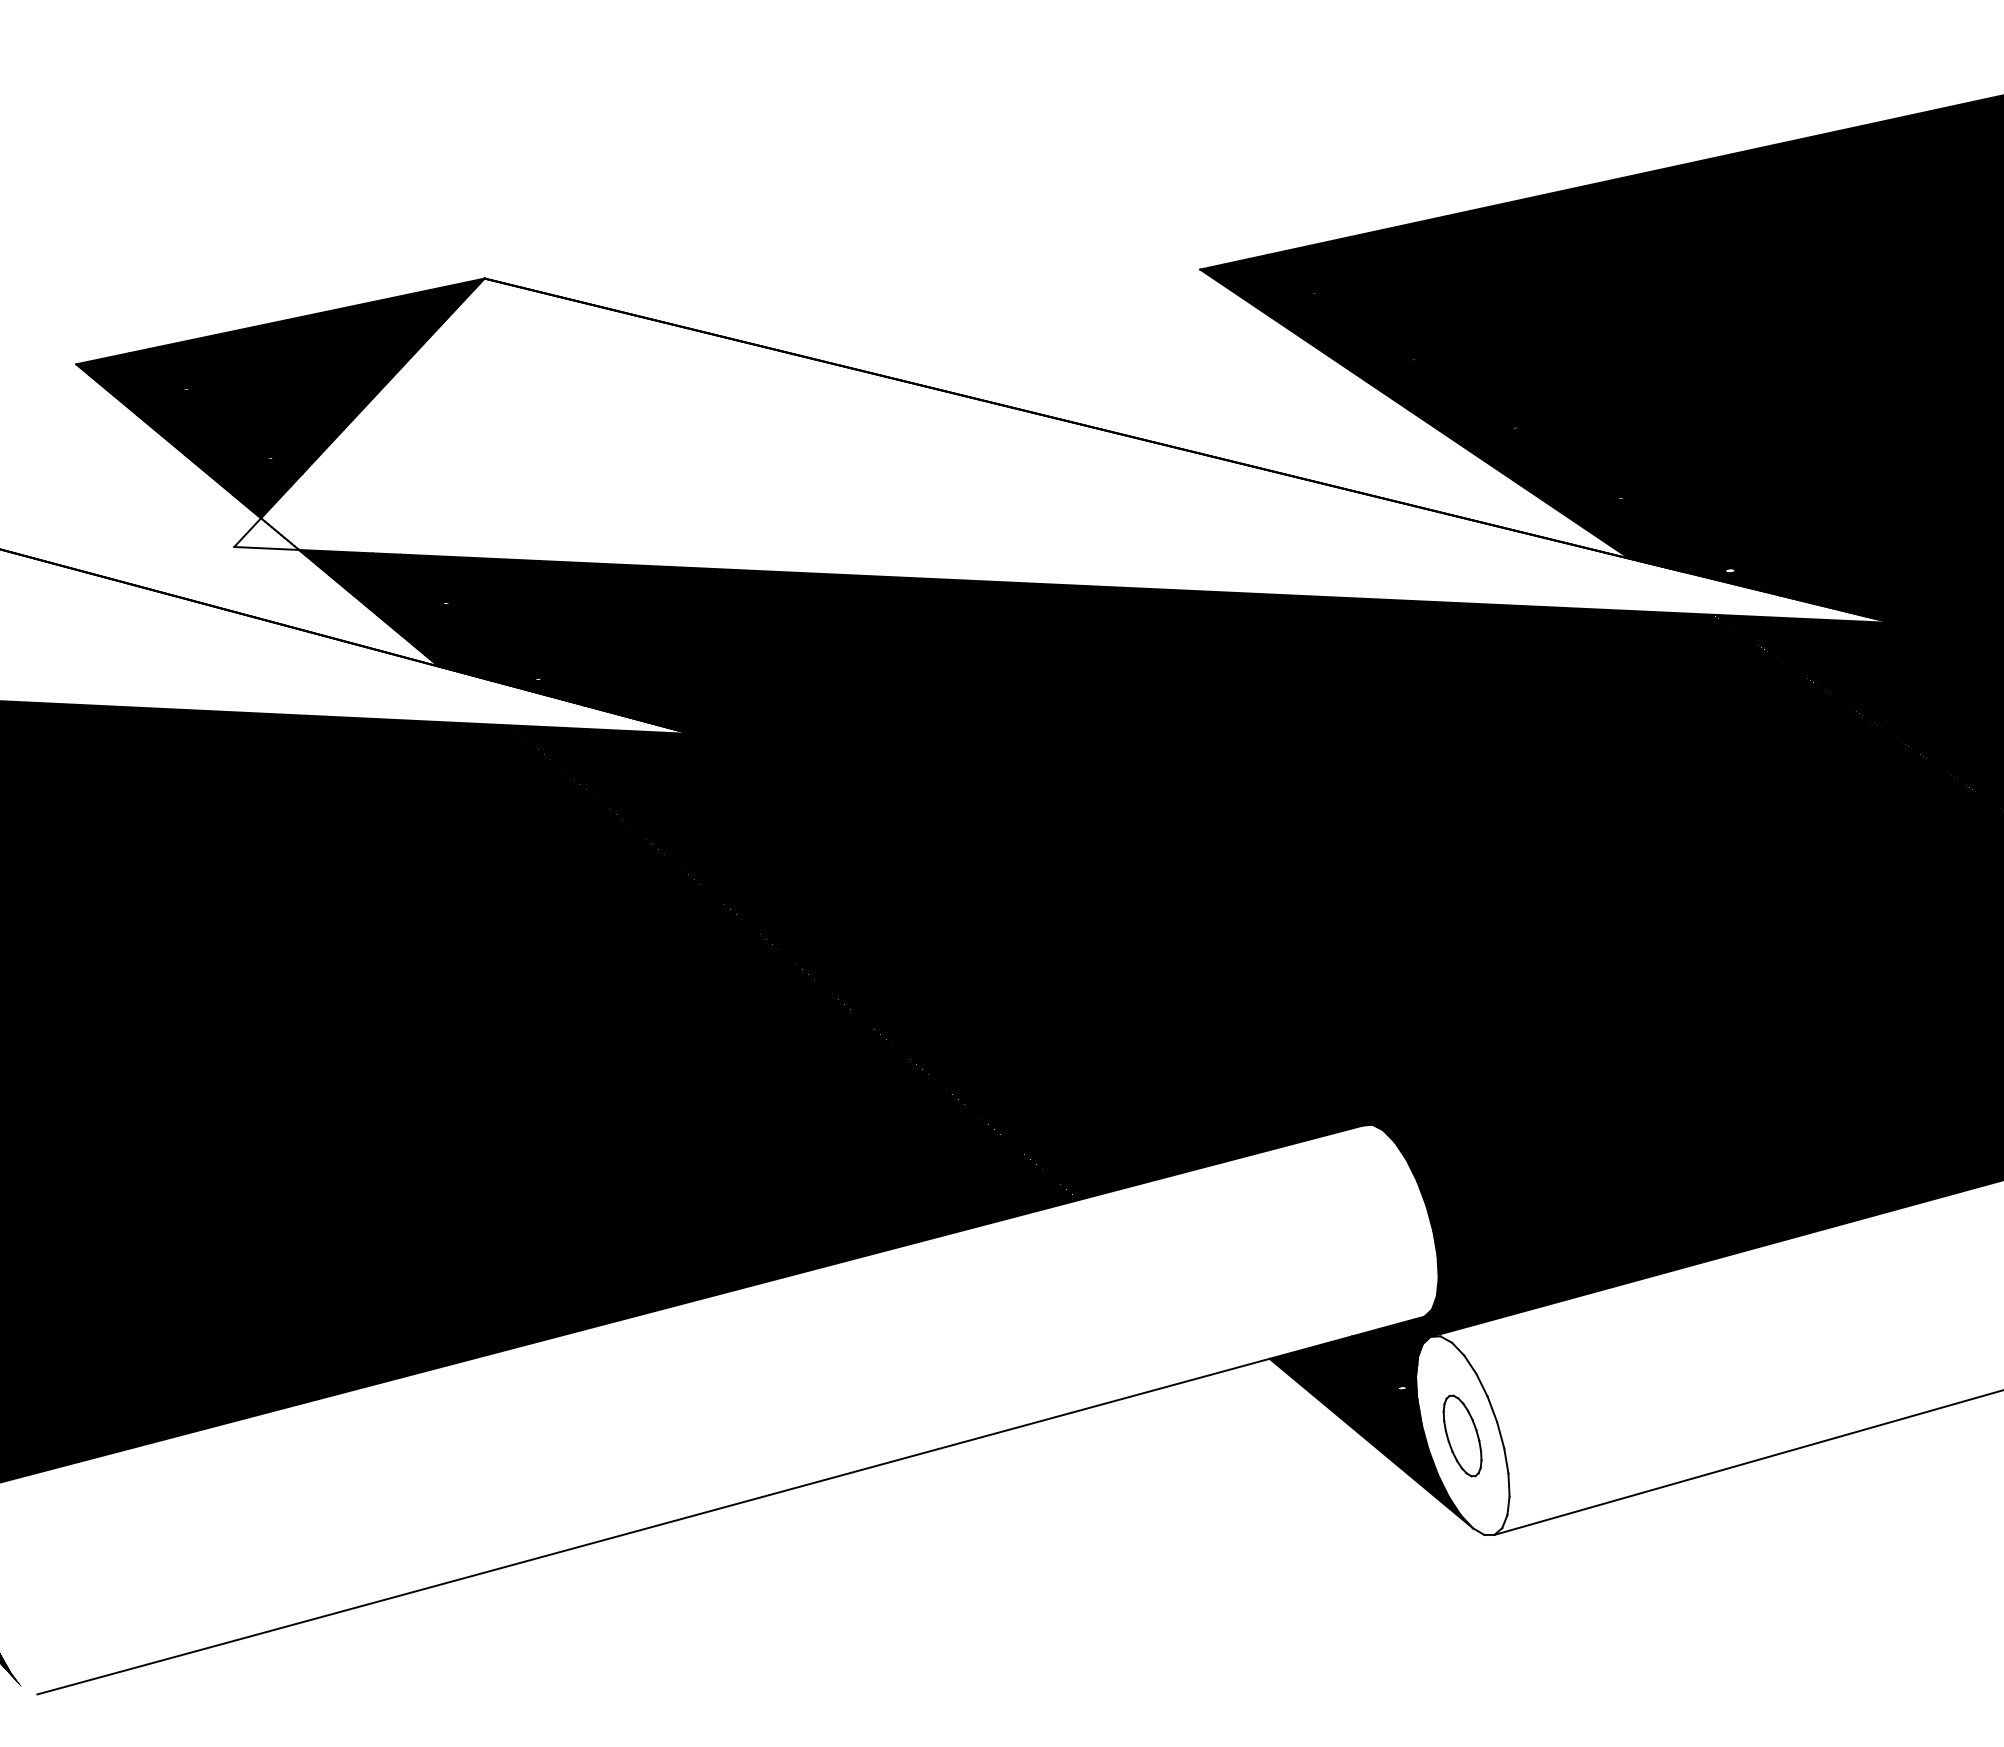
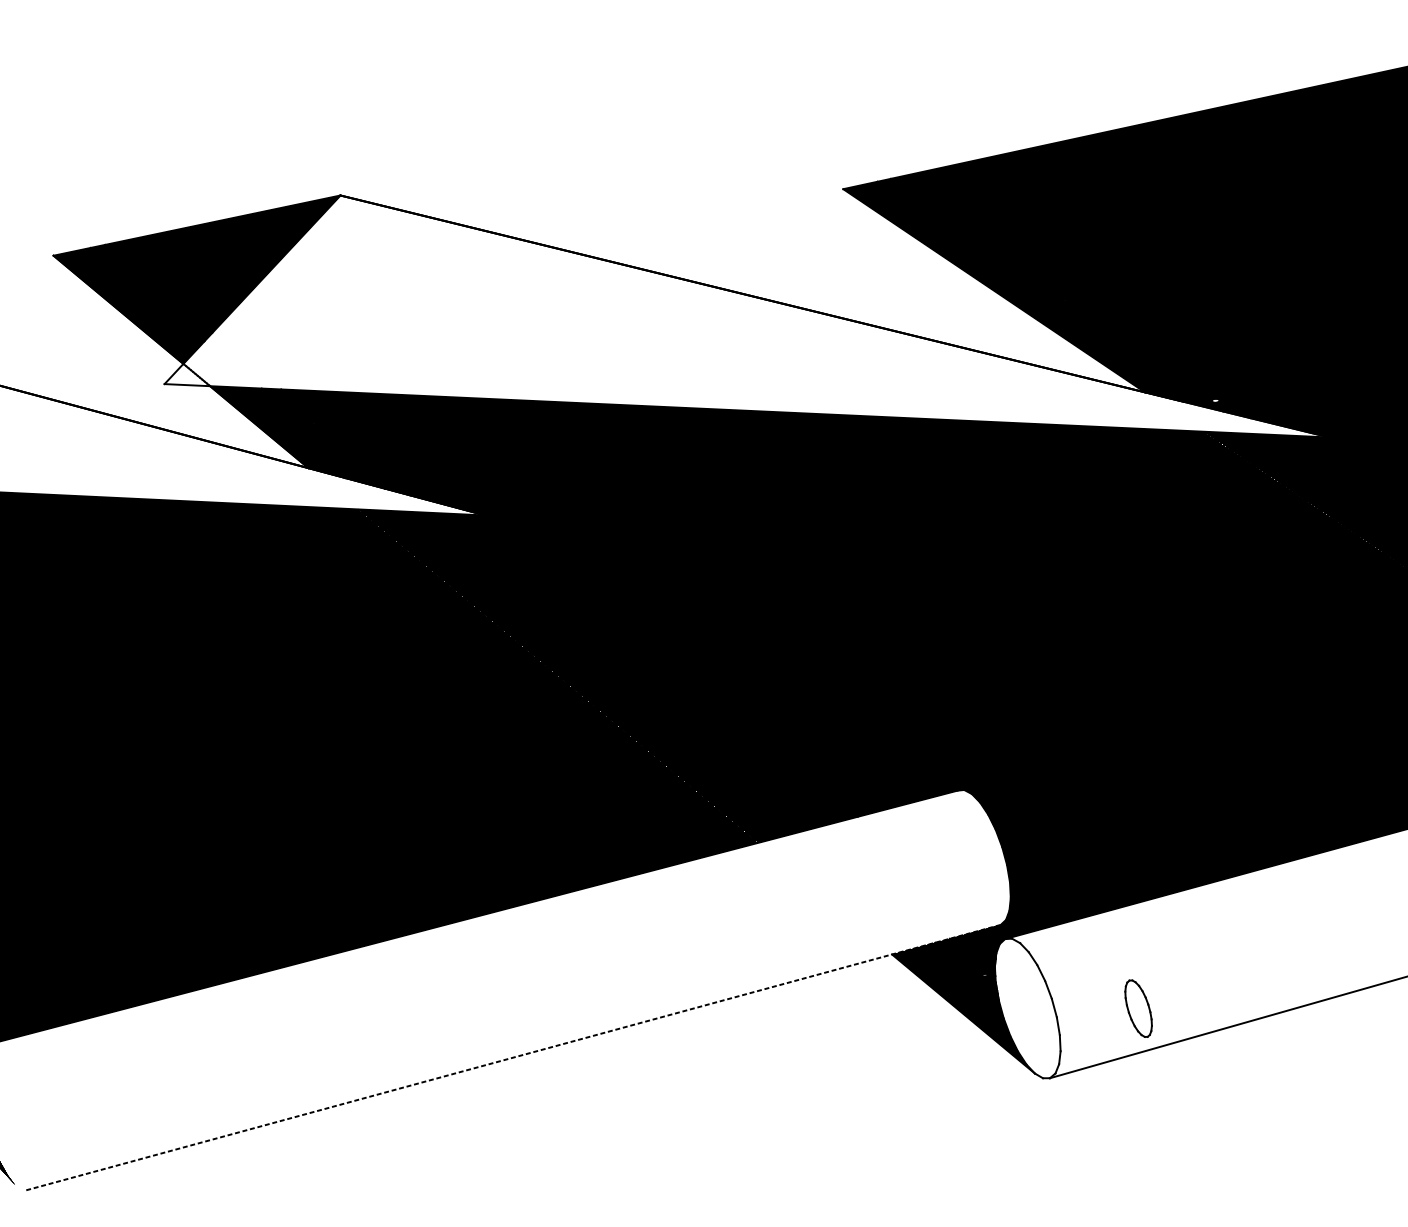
part: (1462, 1435) -> (1138, 1008), moved
line: (730, 1505) -> (513, 1057), solid -> dashed

